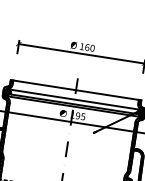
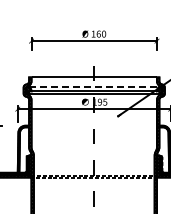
line: (74, 99) -> (94, 86), solid -> dashed

